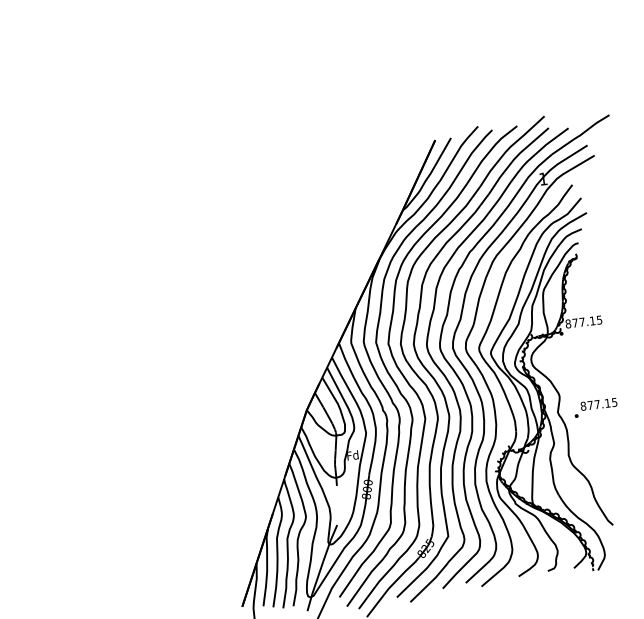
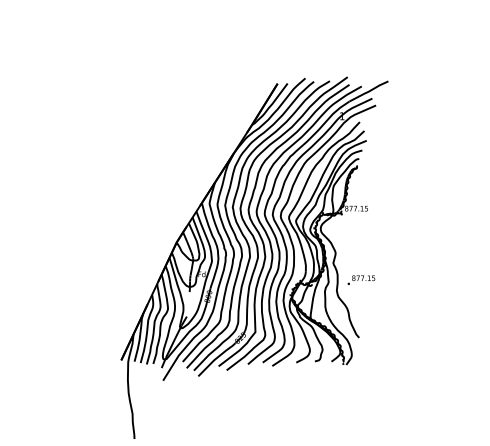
text: (595, 406) -> (361, 279), moved

